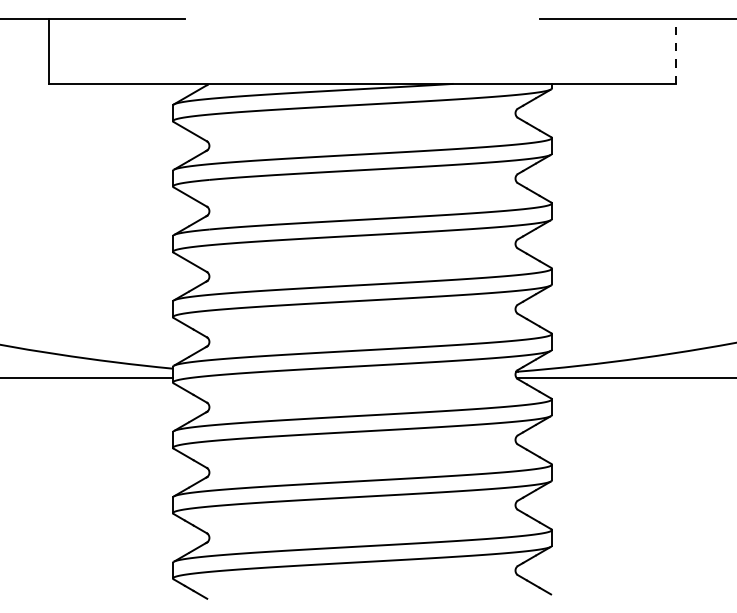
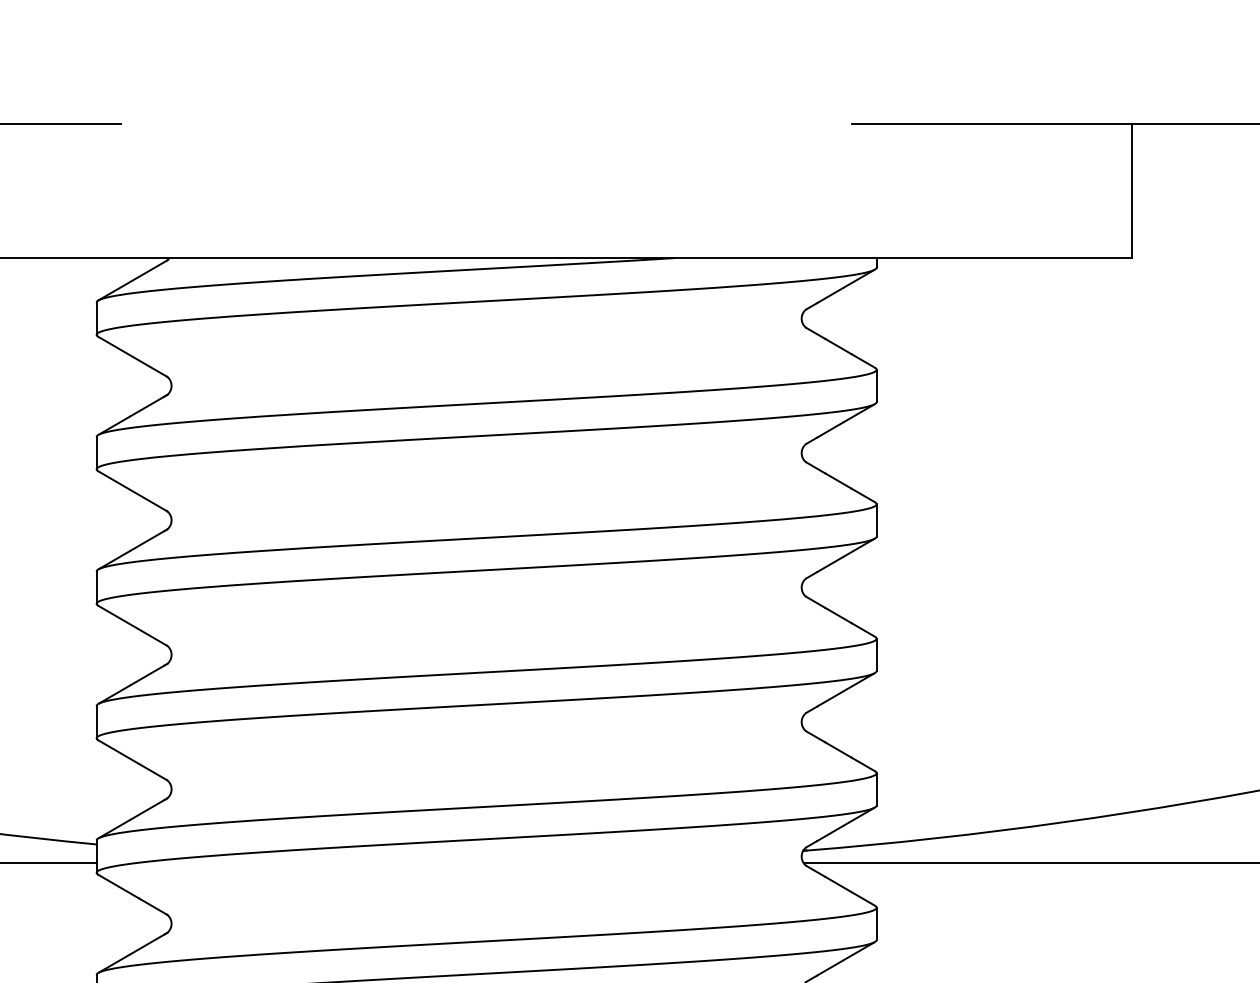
line: (676, 51) -> (1133, 191), dashed -> solid

